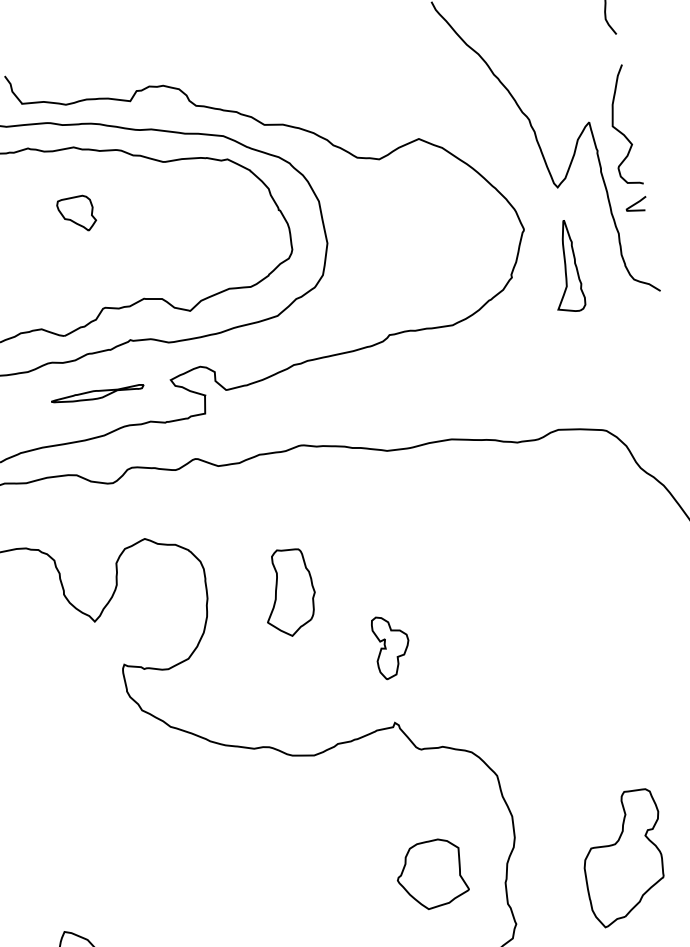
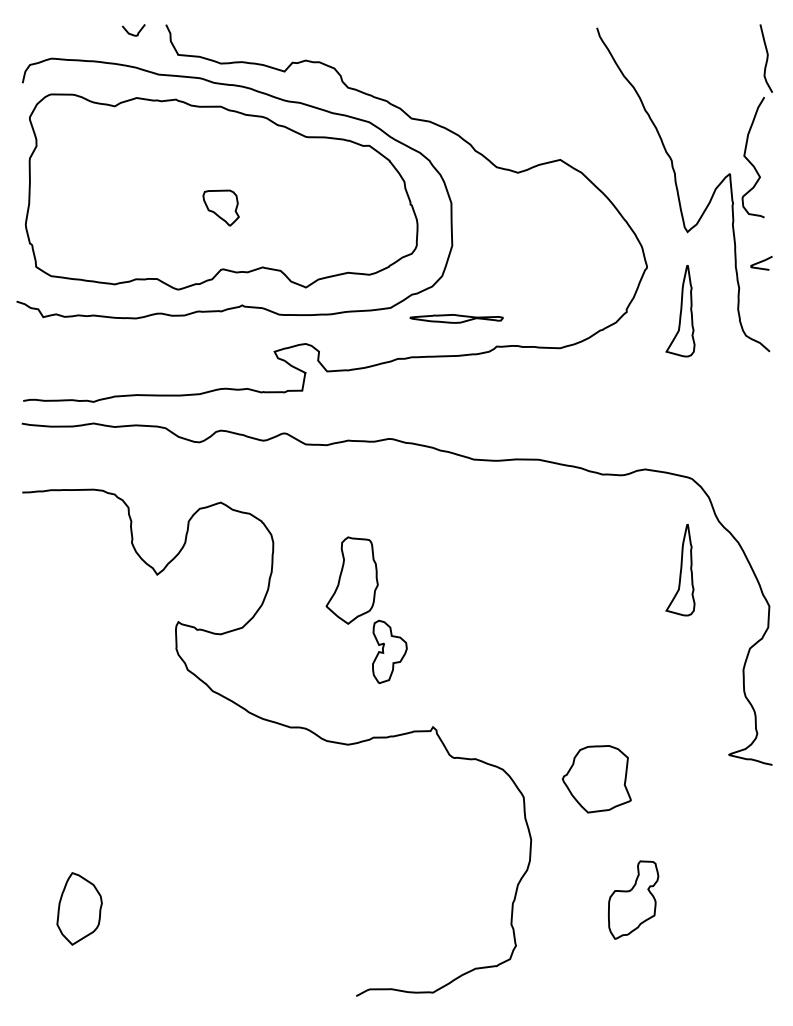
curve: (618, 129) -> (749, 160), moved
part: (76, 214) -> (220, 207), moved
part: (97, 394) -> (456, 318), moved
part: (611, 523) -> (680, 570), added
part: (391, 646) -> (389, 651), moved
part: (624, 857) -> (633, 899), size x0.6
part: (431, 874) -> (596, 779), moved

